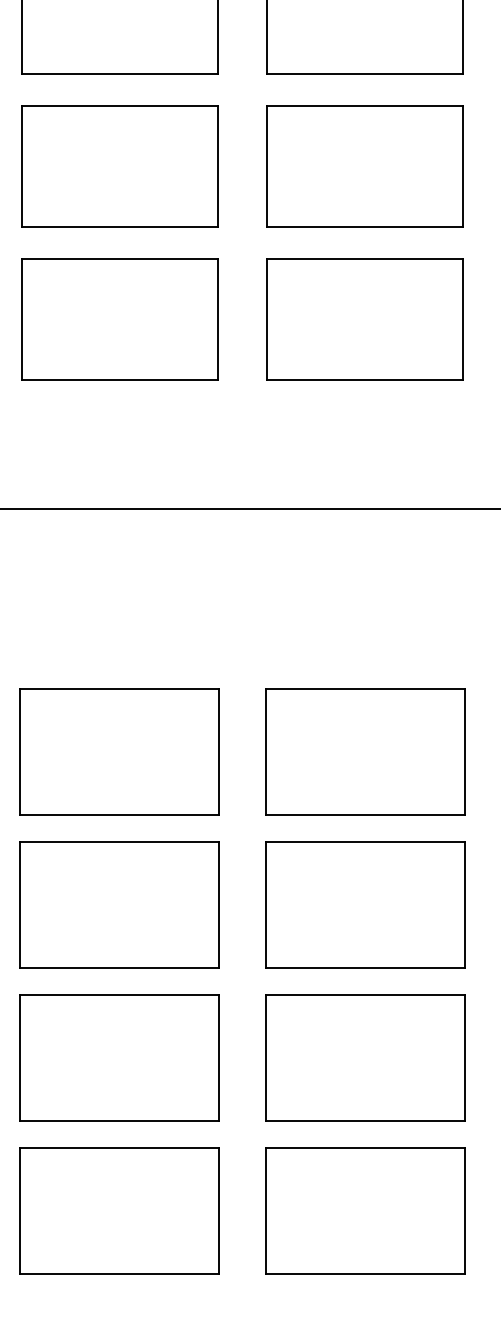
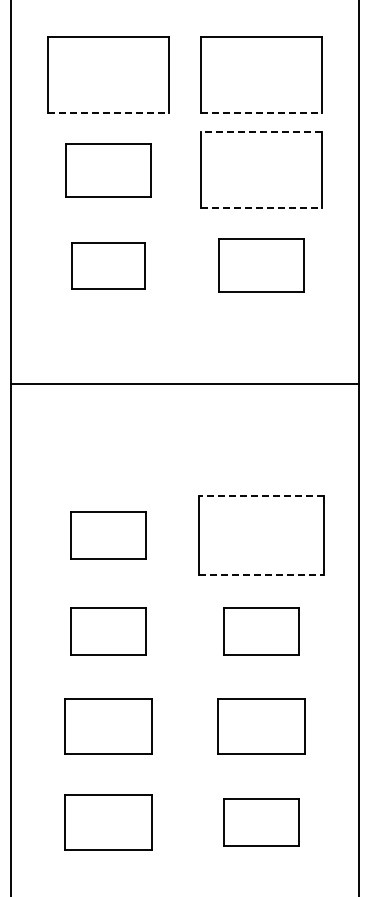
line: (119, 73) -> (108, 112), solid -> dashed
line: (365, 73) -> (261, 112), solid -> dashed
line: (365, 105) -> (261, 132), solid -> dashed
part: (119, 165) -> (108, 169), size x0.7
line: (365, 227) -> (261, 208), solid -> dashed
part: (119, 318) -> (108, 265), size x0.6
part: (365, 318) -> (261, 265), size x0.7
line: (365, 689) -> (261, 496), solid -> dashed
part: (119, 751) -> (108, 535), size x0.6
line: (366, 814) -> (262, 574), solid -> dashed
part: (119, 905) -> (108, 631), size x0.6
part: (365, 905) -> (261, 631), size x0.6
part: (119, 1057) -> (108, 726), size x0.7
part: (365, 1057) -> (261, 726), size x0.7
part: (119, 1211) -> (108, 822), size x0.7
part: (365, 1211) -> (261, 822), size x0.6

